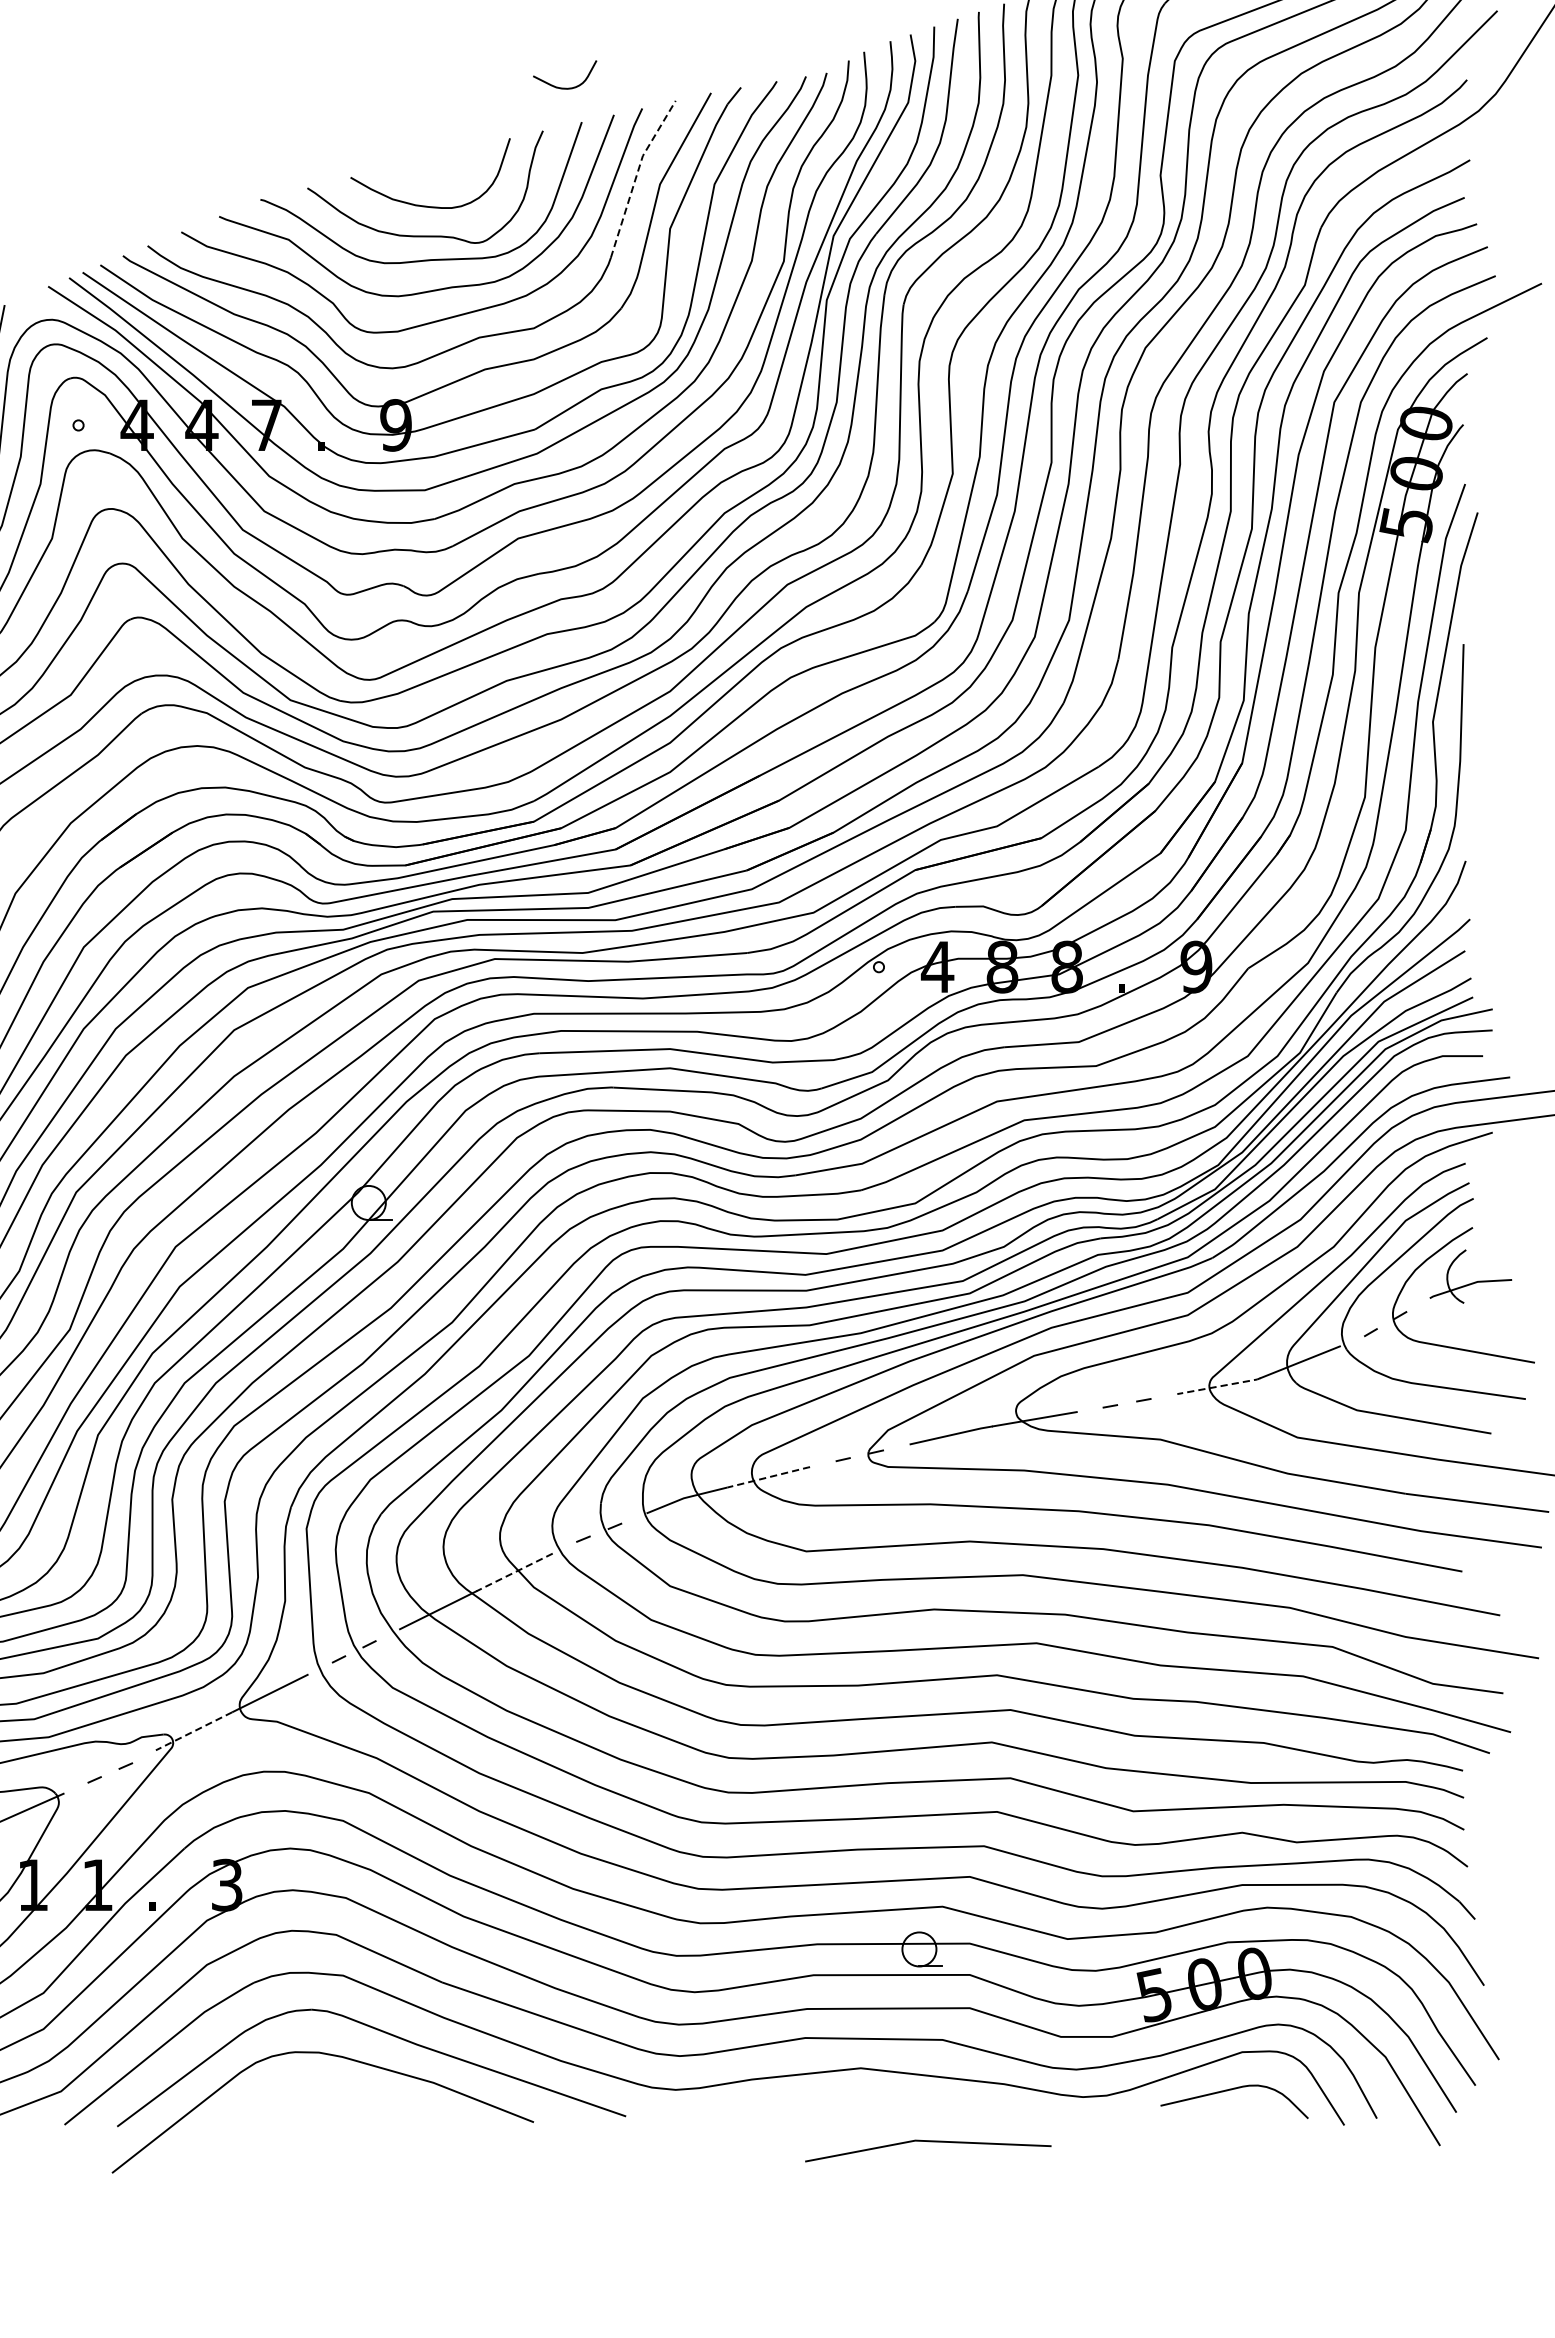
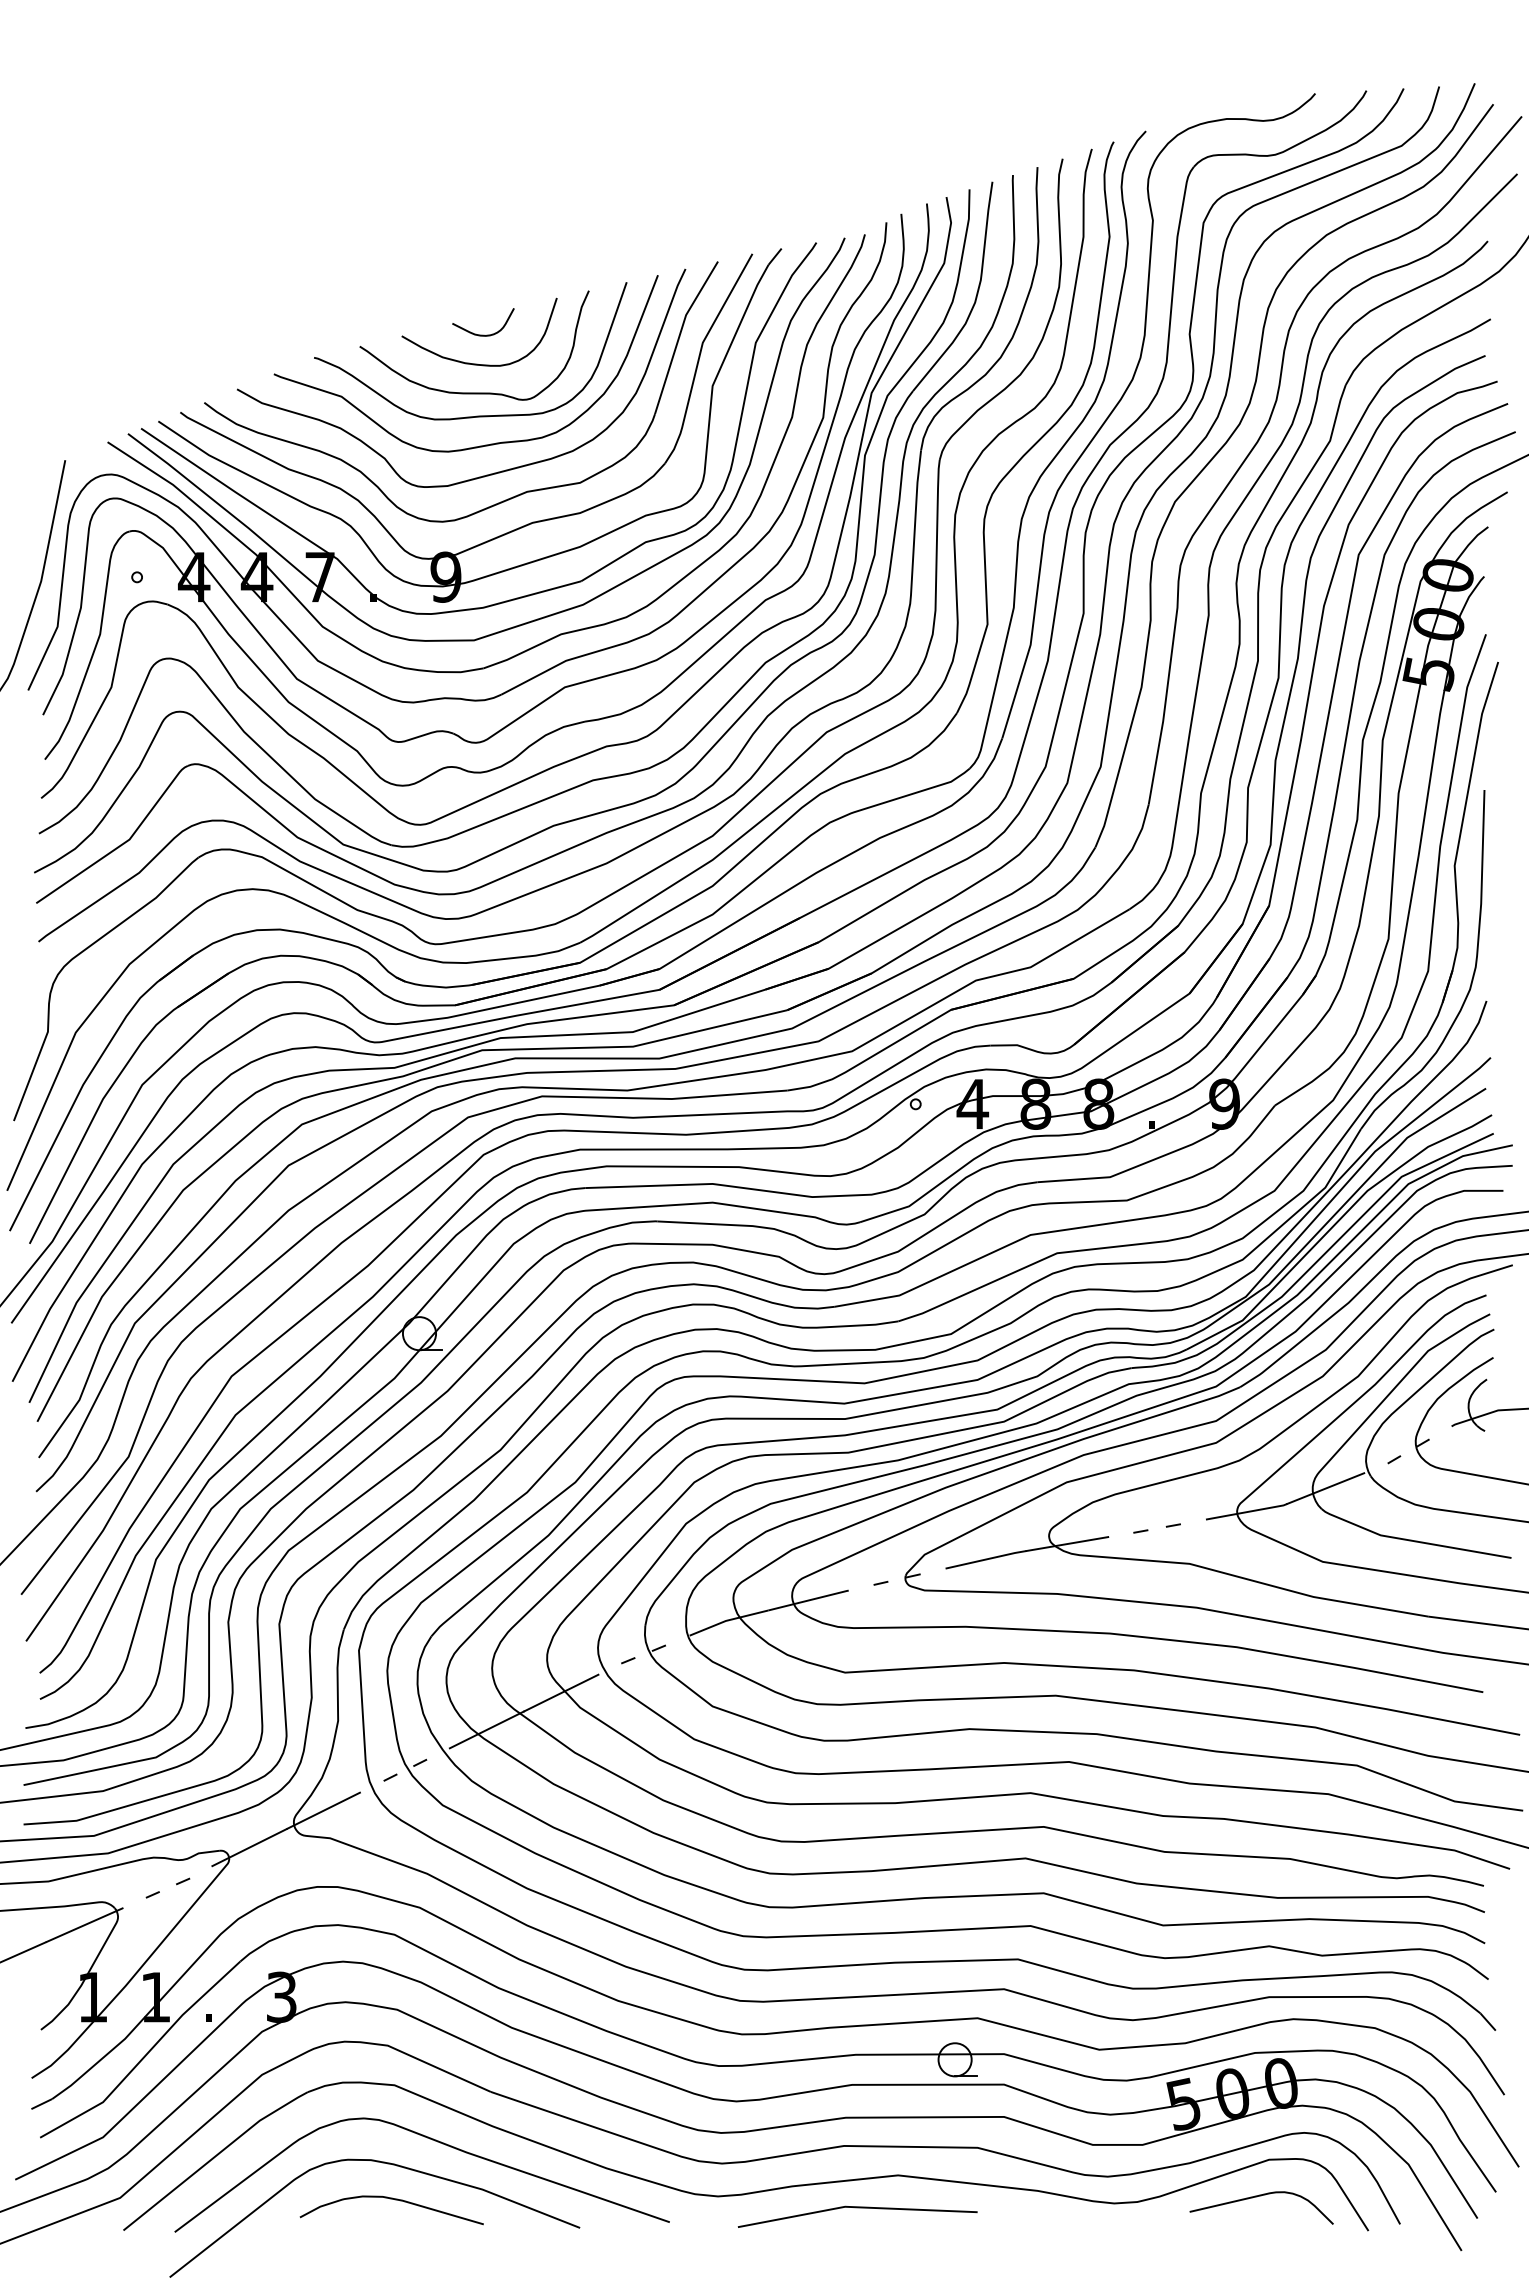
curve: (565, 87) -> (483, 334), moved
line: (637, 175) -> (680, 334), dashed -> solid
line: (1220, 1386) -> (1247, 1512), dashed -> solid
line: (768, 1477) -> (808, 1600), dashed -> solid
line: (513, 1572) -> (560, 1693), dashed -> solid
line: (194, 1731) -> (249, 1847), dashed -> solid
curve: (344, 2094) -> (395, 2200), added
line: (928, 2142) -> (857, 2208), moved

